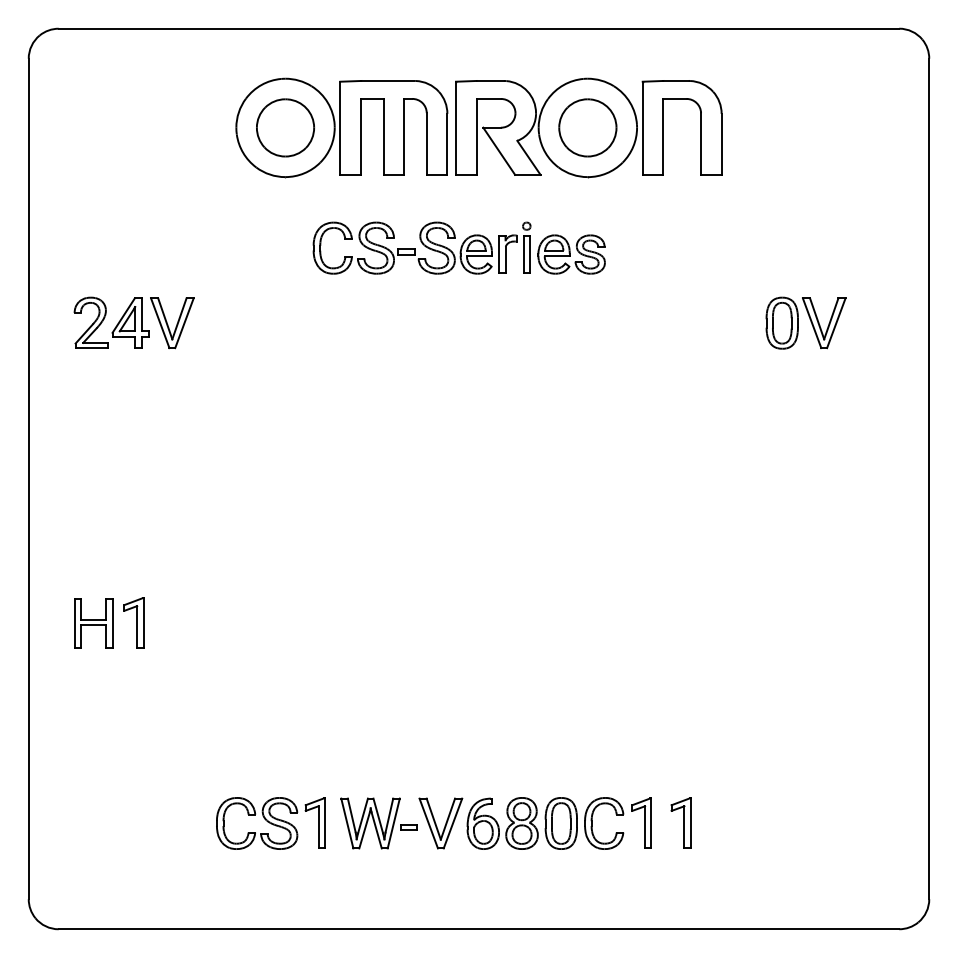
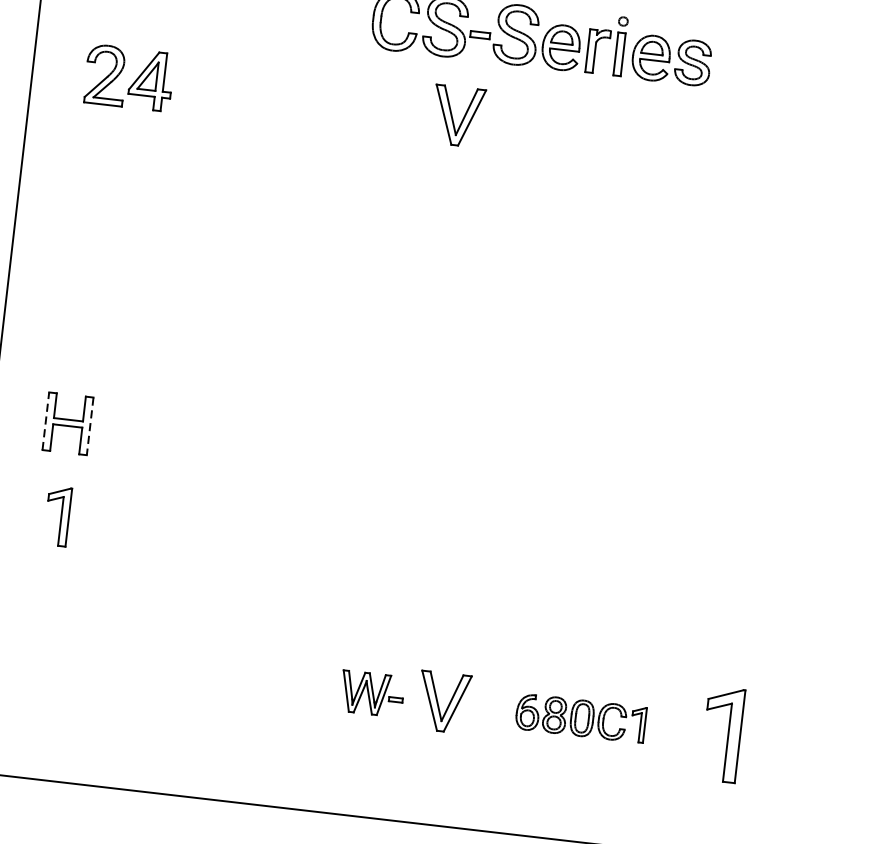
part: (172, 323) -> (458, 116), moved
part: (133, 622) -> (57, 515), moved
line: (74, 623) -> (45, 421), solid -> dashed
line: (112, 623) -> (89, 426), solid -> dashed
part: (680, 822) -> (721, 733), size x1.6
part: (270, 823) -> (246, 679), removed
part: (378, 823) -> (371, 693), size x0.7
part: (558, 823) -> (580, 718), size x0.6

